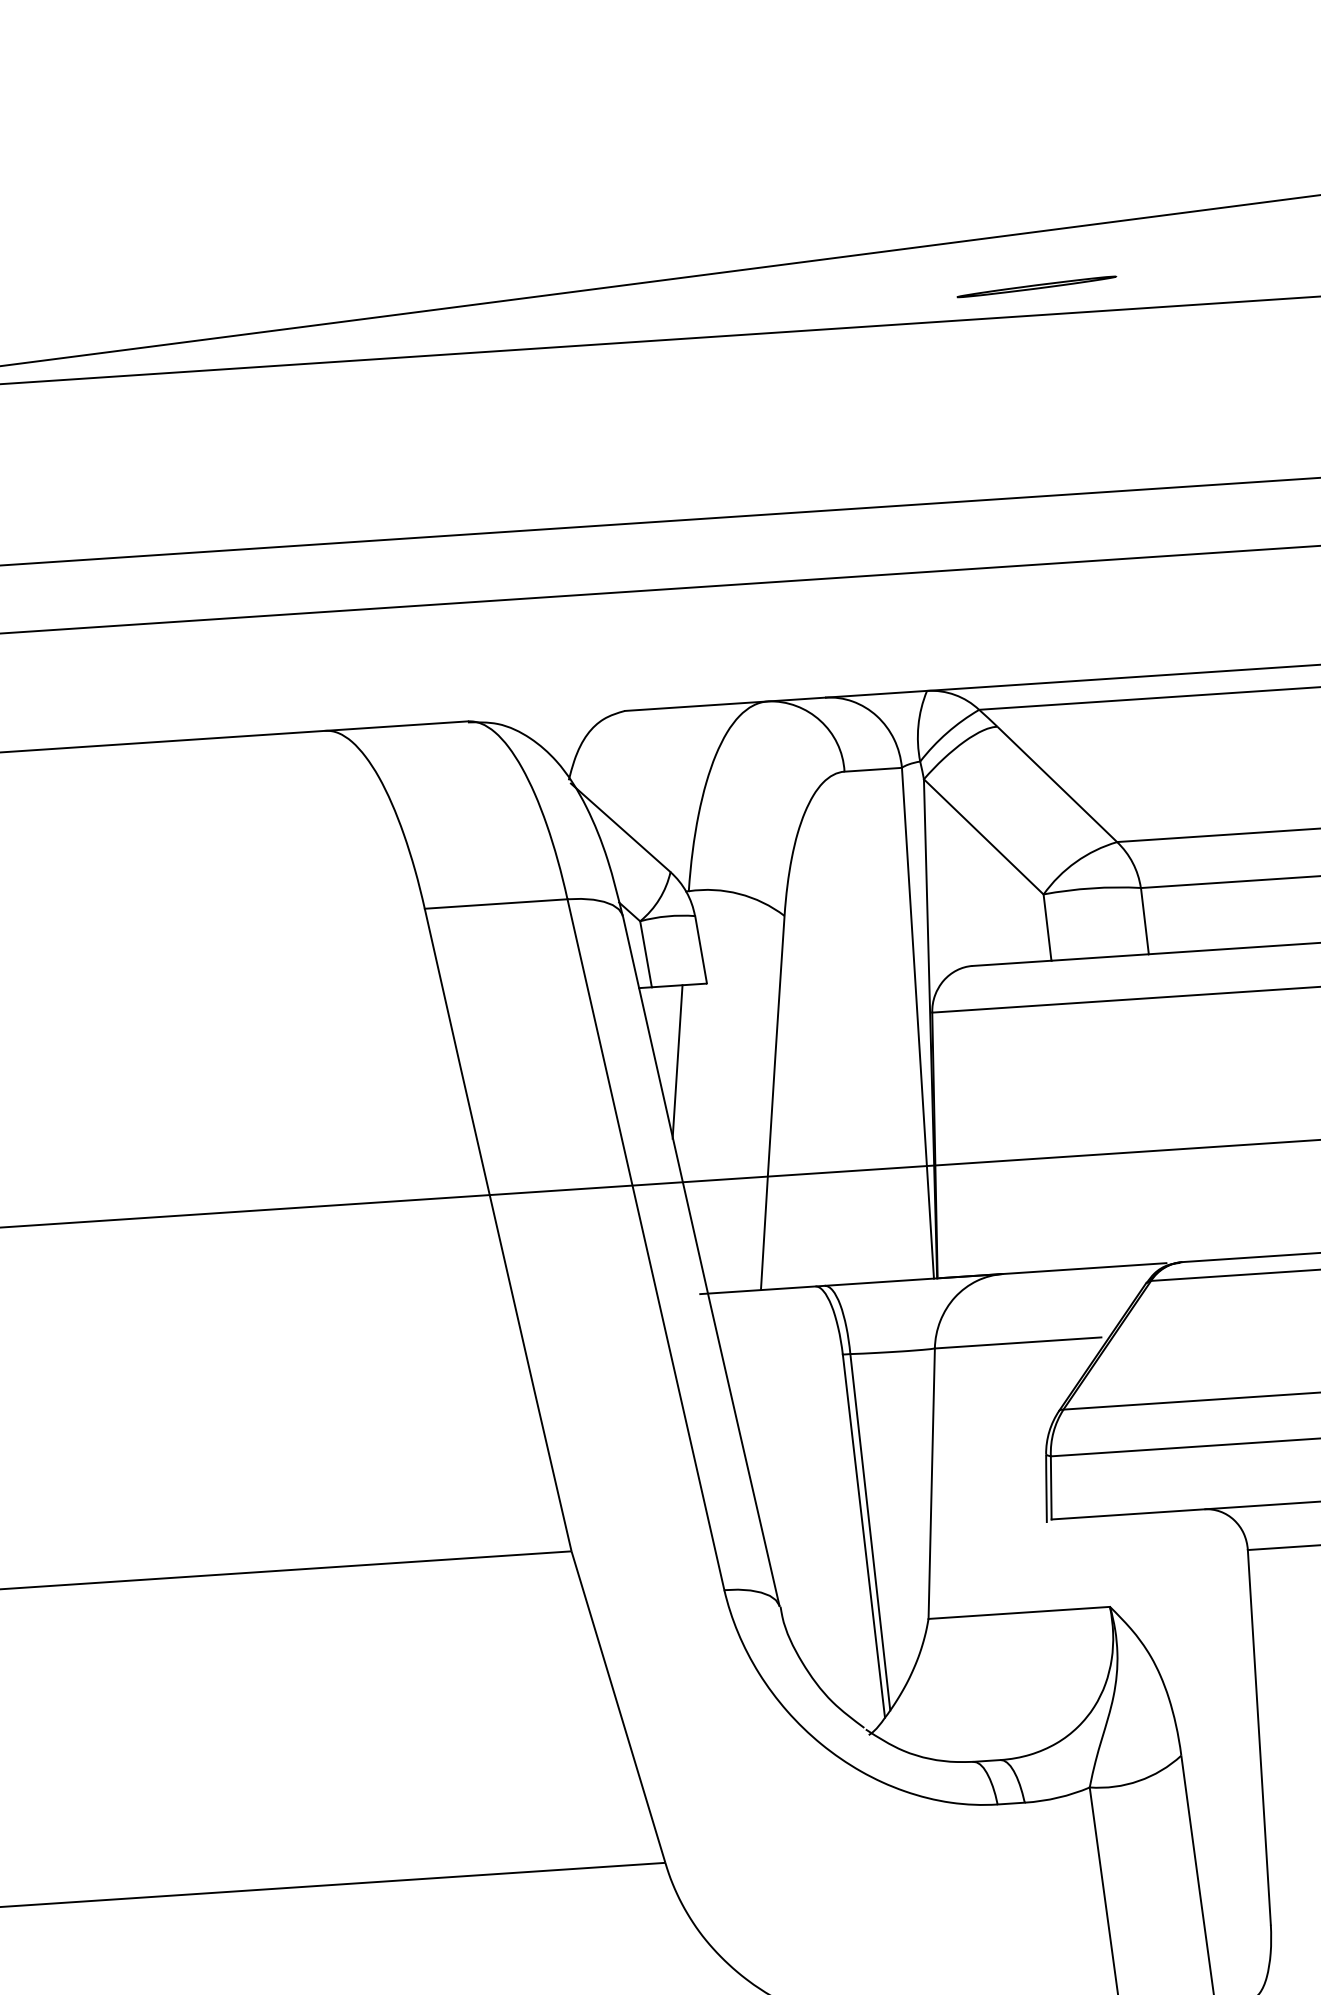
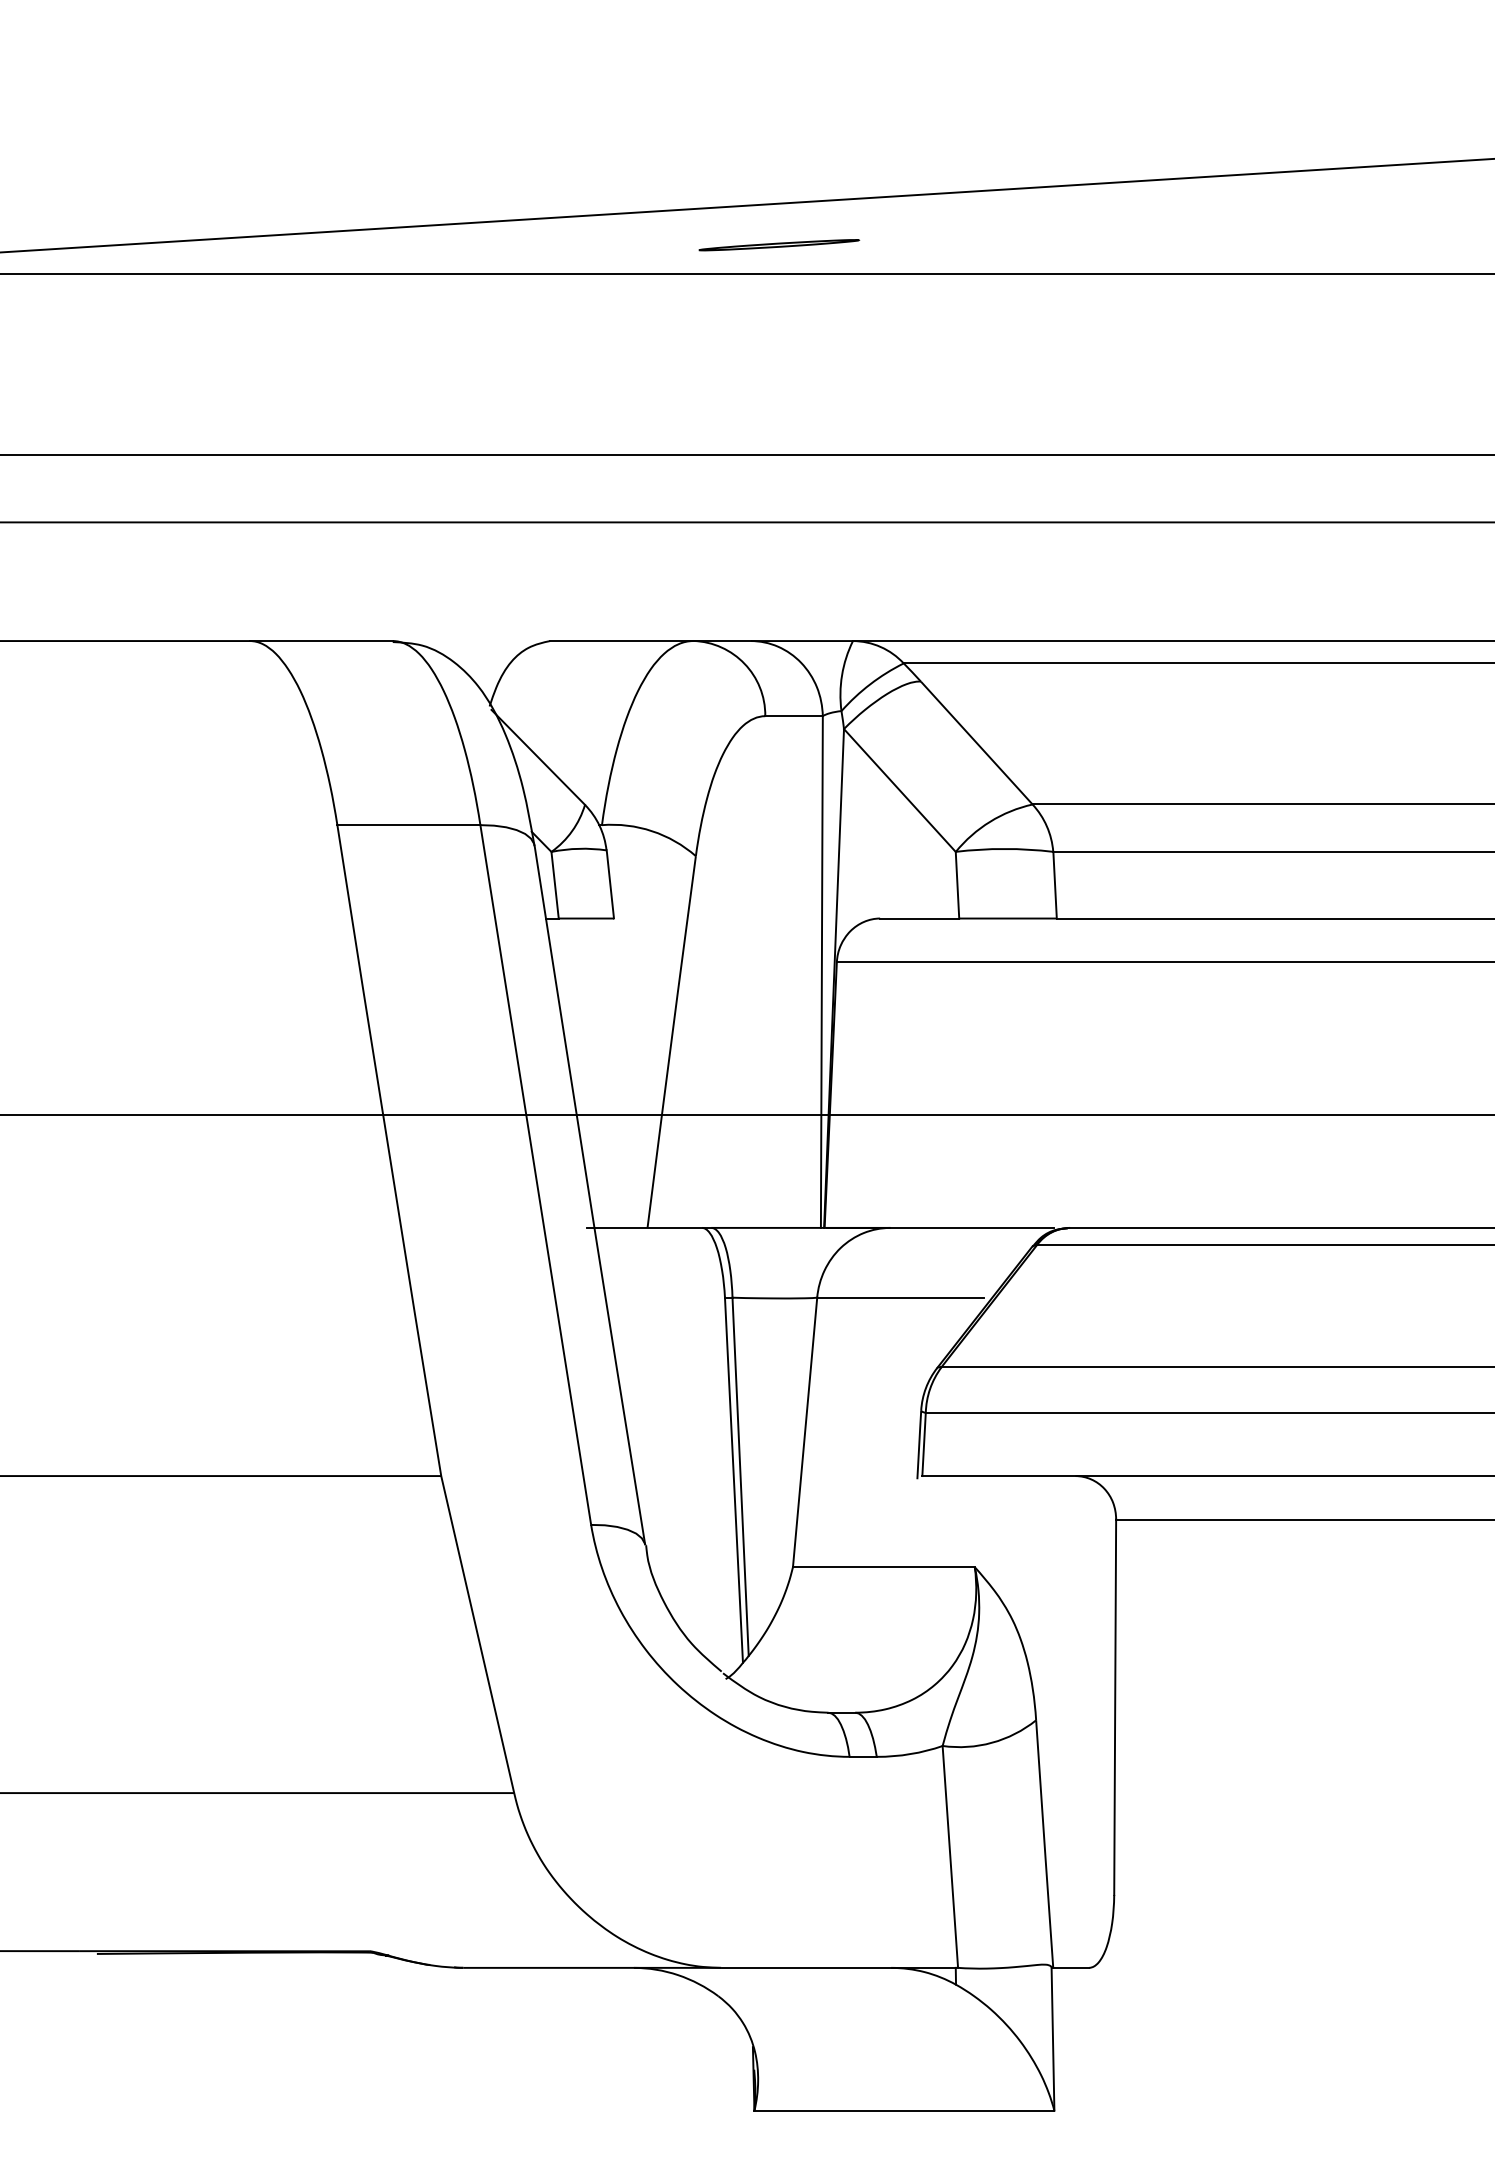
part: (1037, 287) -> (779, 245), moved
line: (677, 1061) -> (579, 994), removed

